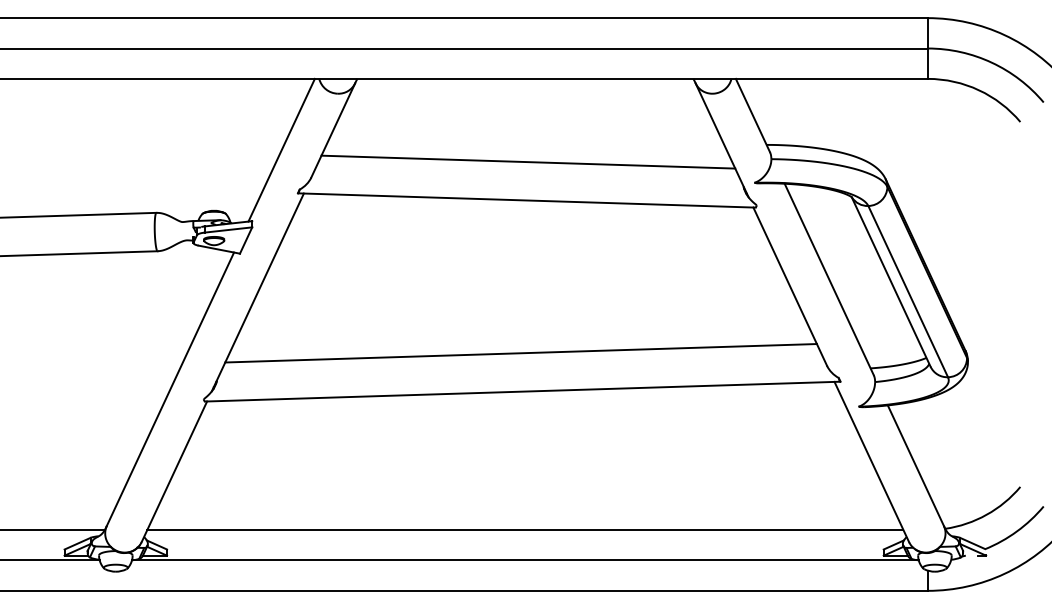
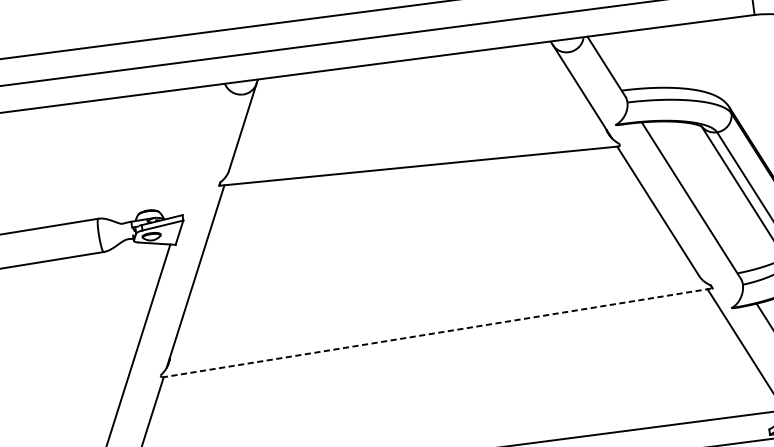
line: (281, 149) -> (200, 149), removed
line: (528, 161) -> (416, 132), removed
line: (520, 353) -> (431, 300), removed
line: (522, 391) -> (437, 332), solid -> dashed

